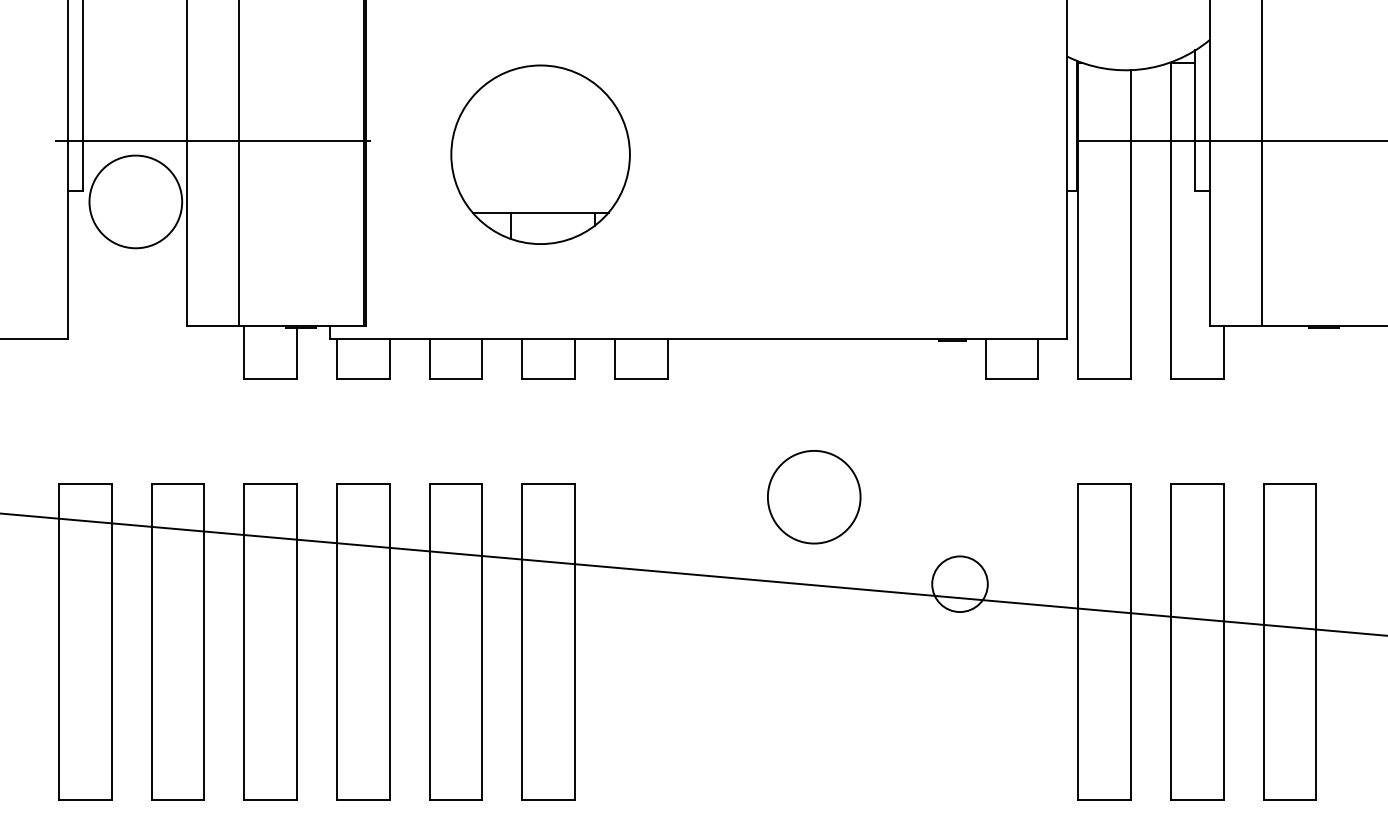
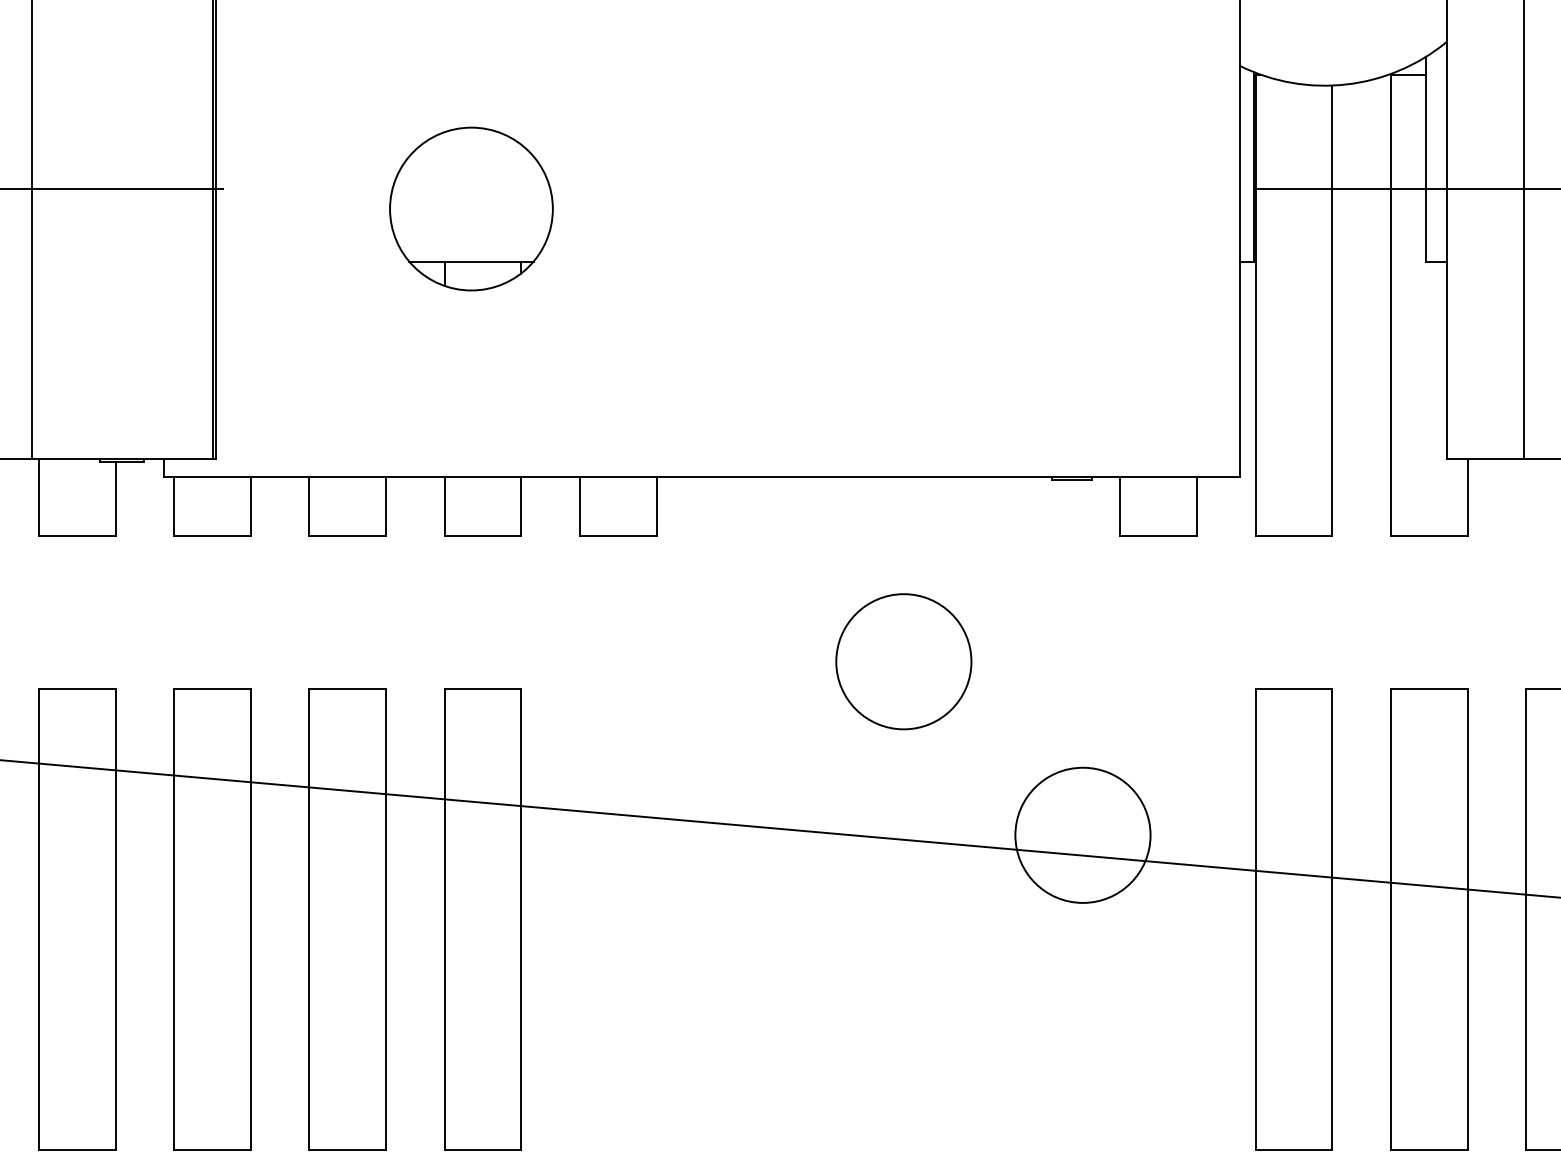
part: (540, 154) -> (471, 208), size x0.62
circle: (814, 497) -> (904, 662), moved
circle: (959, 583) -> (1082, 834), size x1.67

